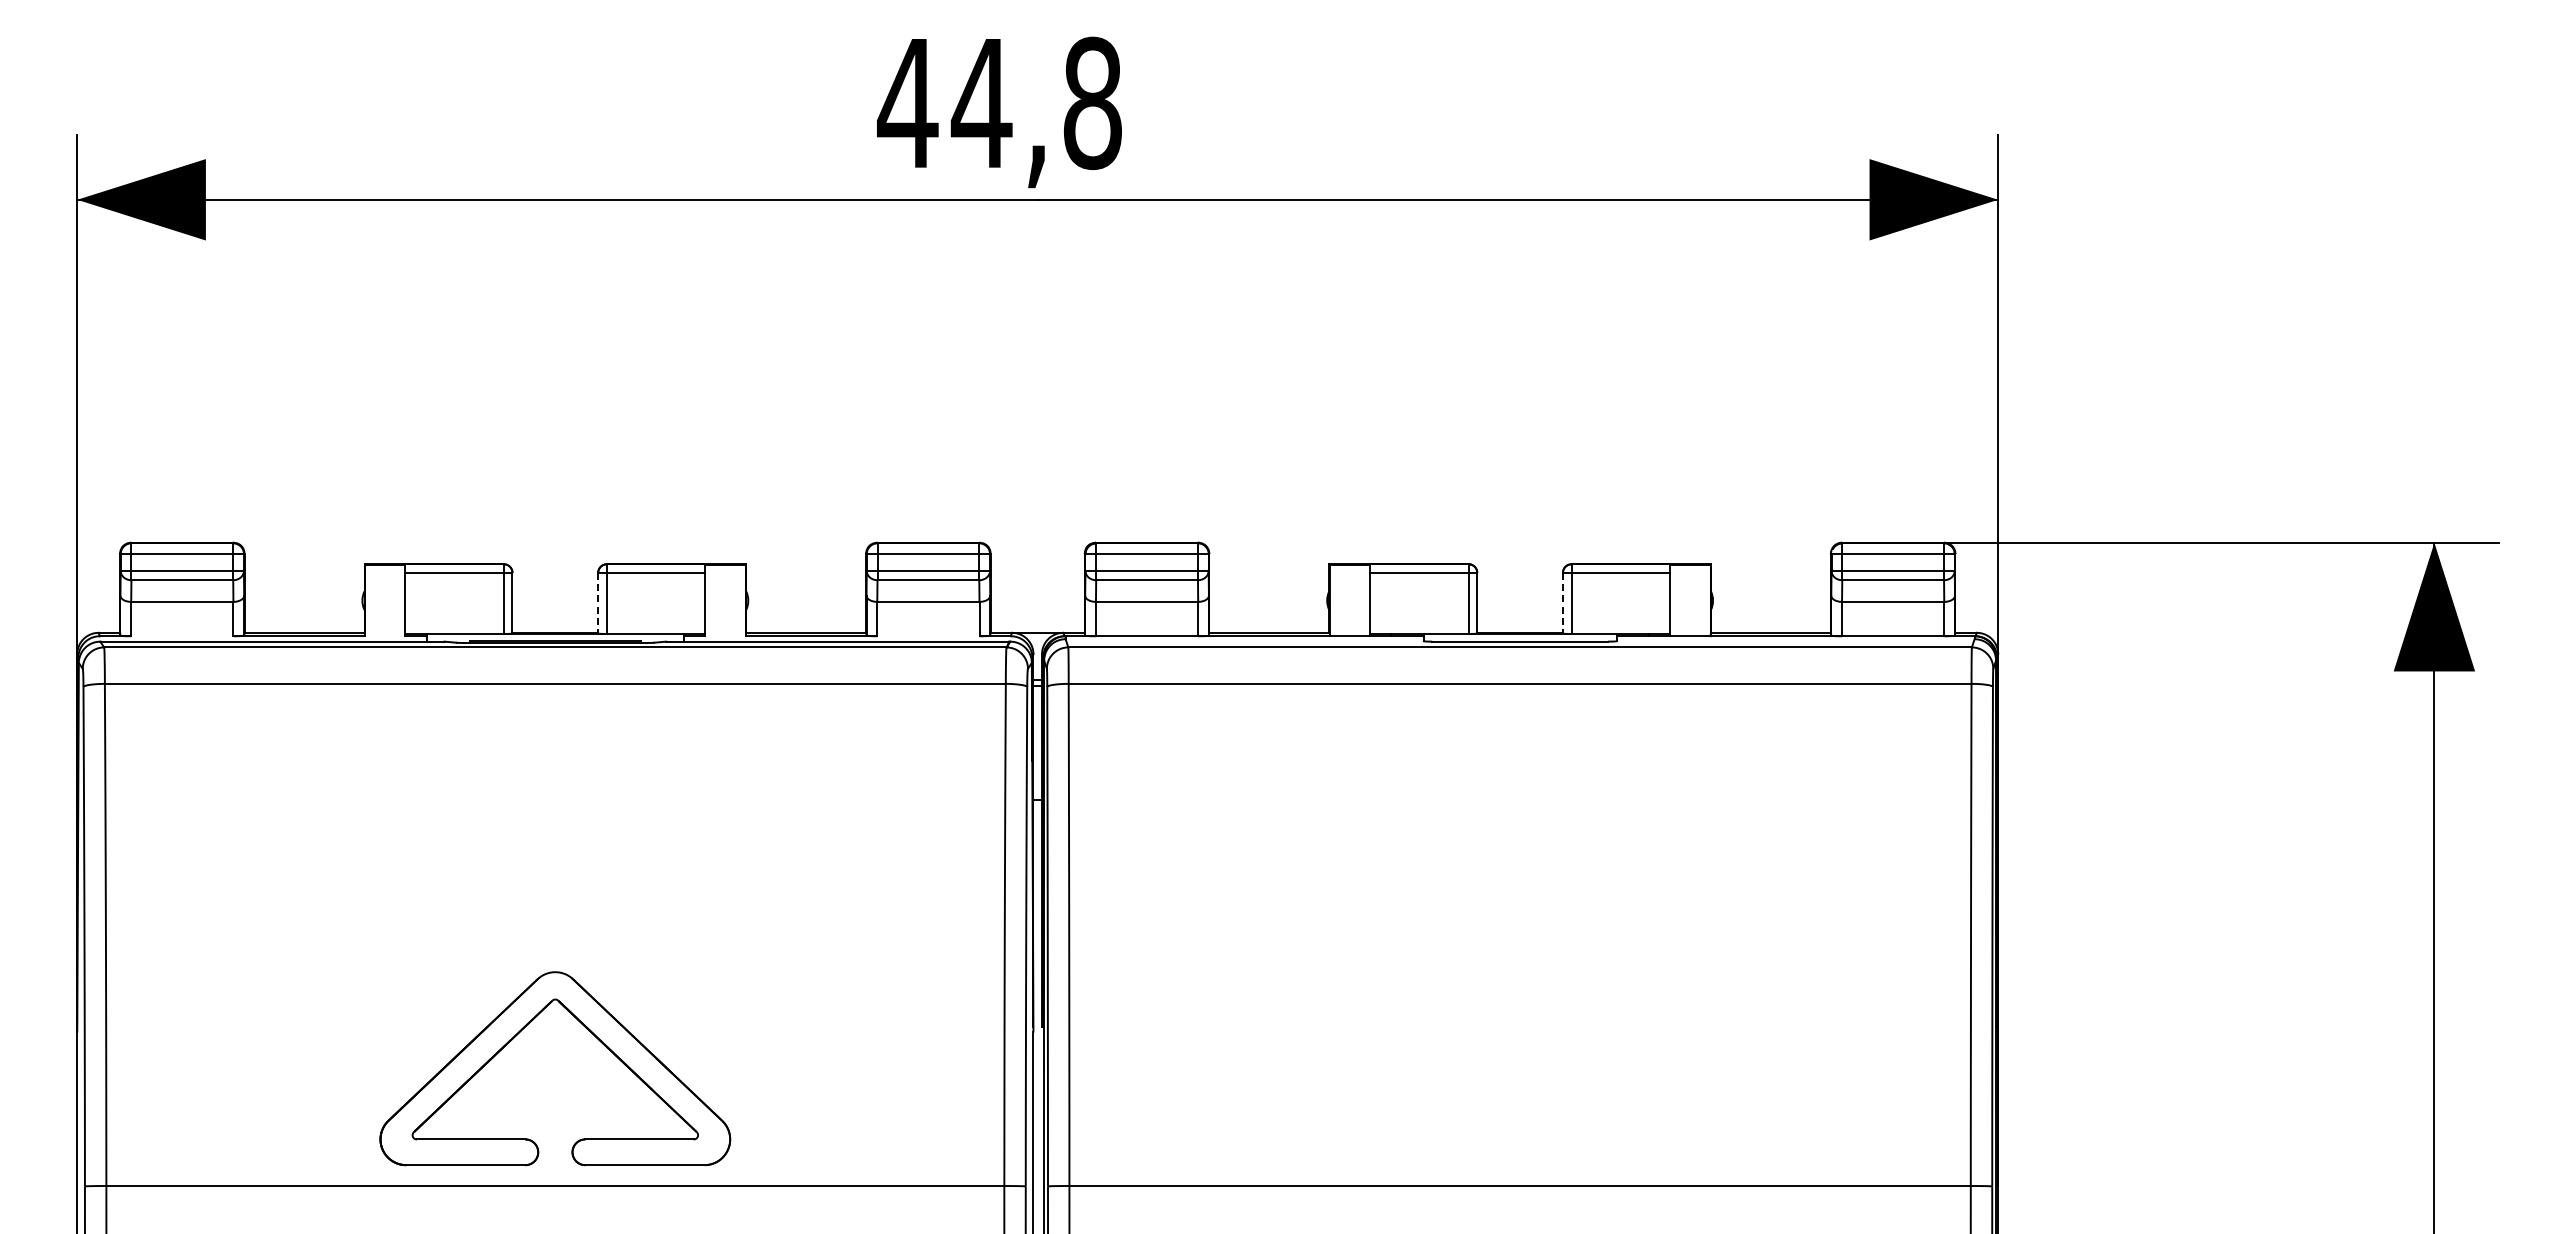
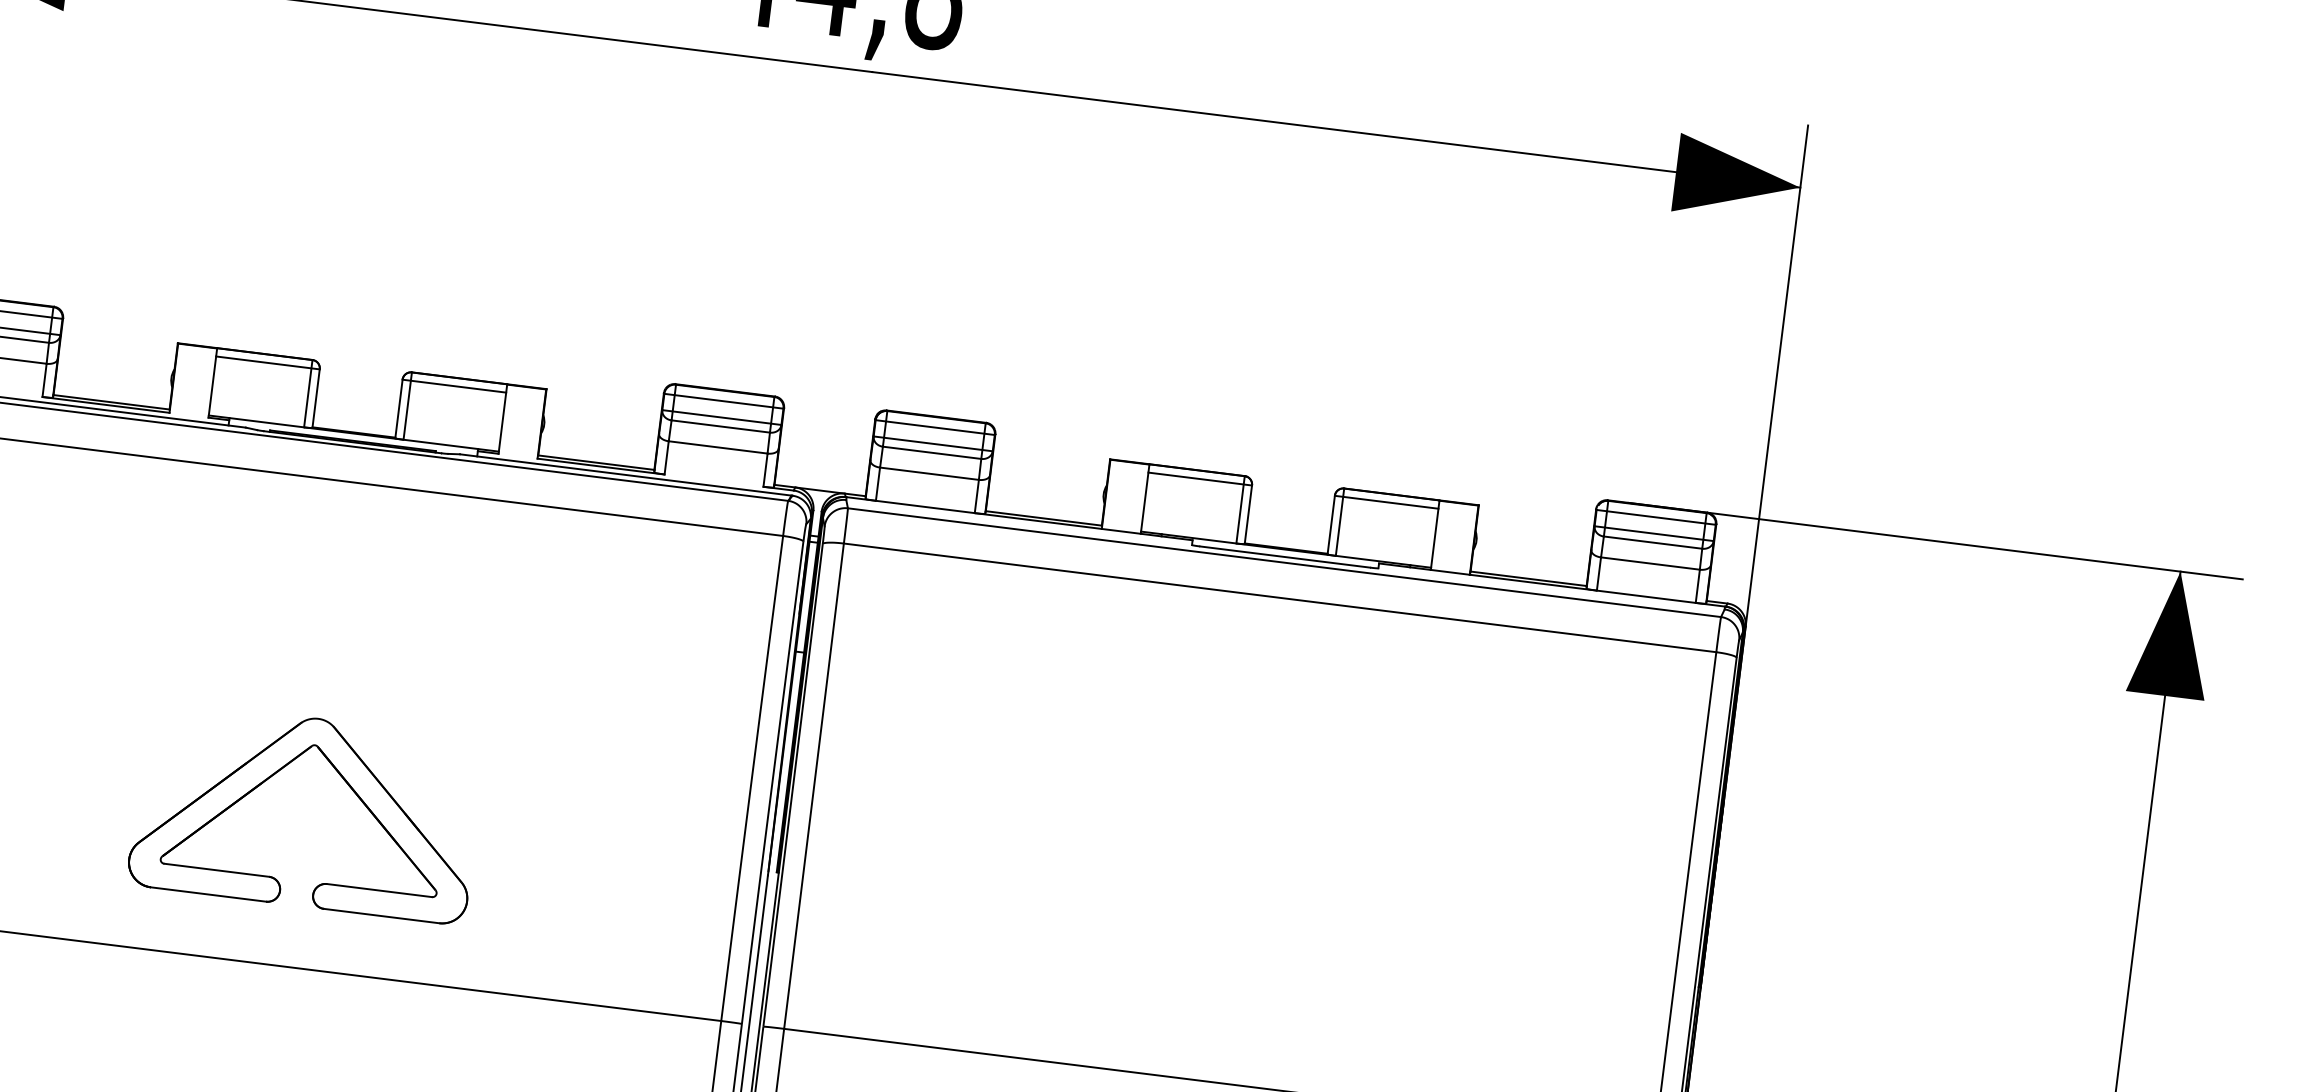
line: (598, 603) -> (399, 409), dashed -> solid
line: (1562, 603) -> (1330, 525), dashed -> solid
part: (586, 1029) -> (341, 777), moved

